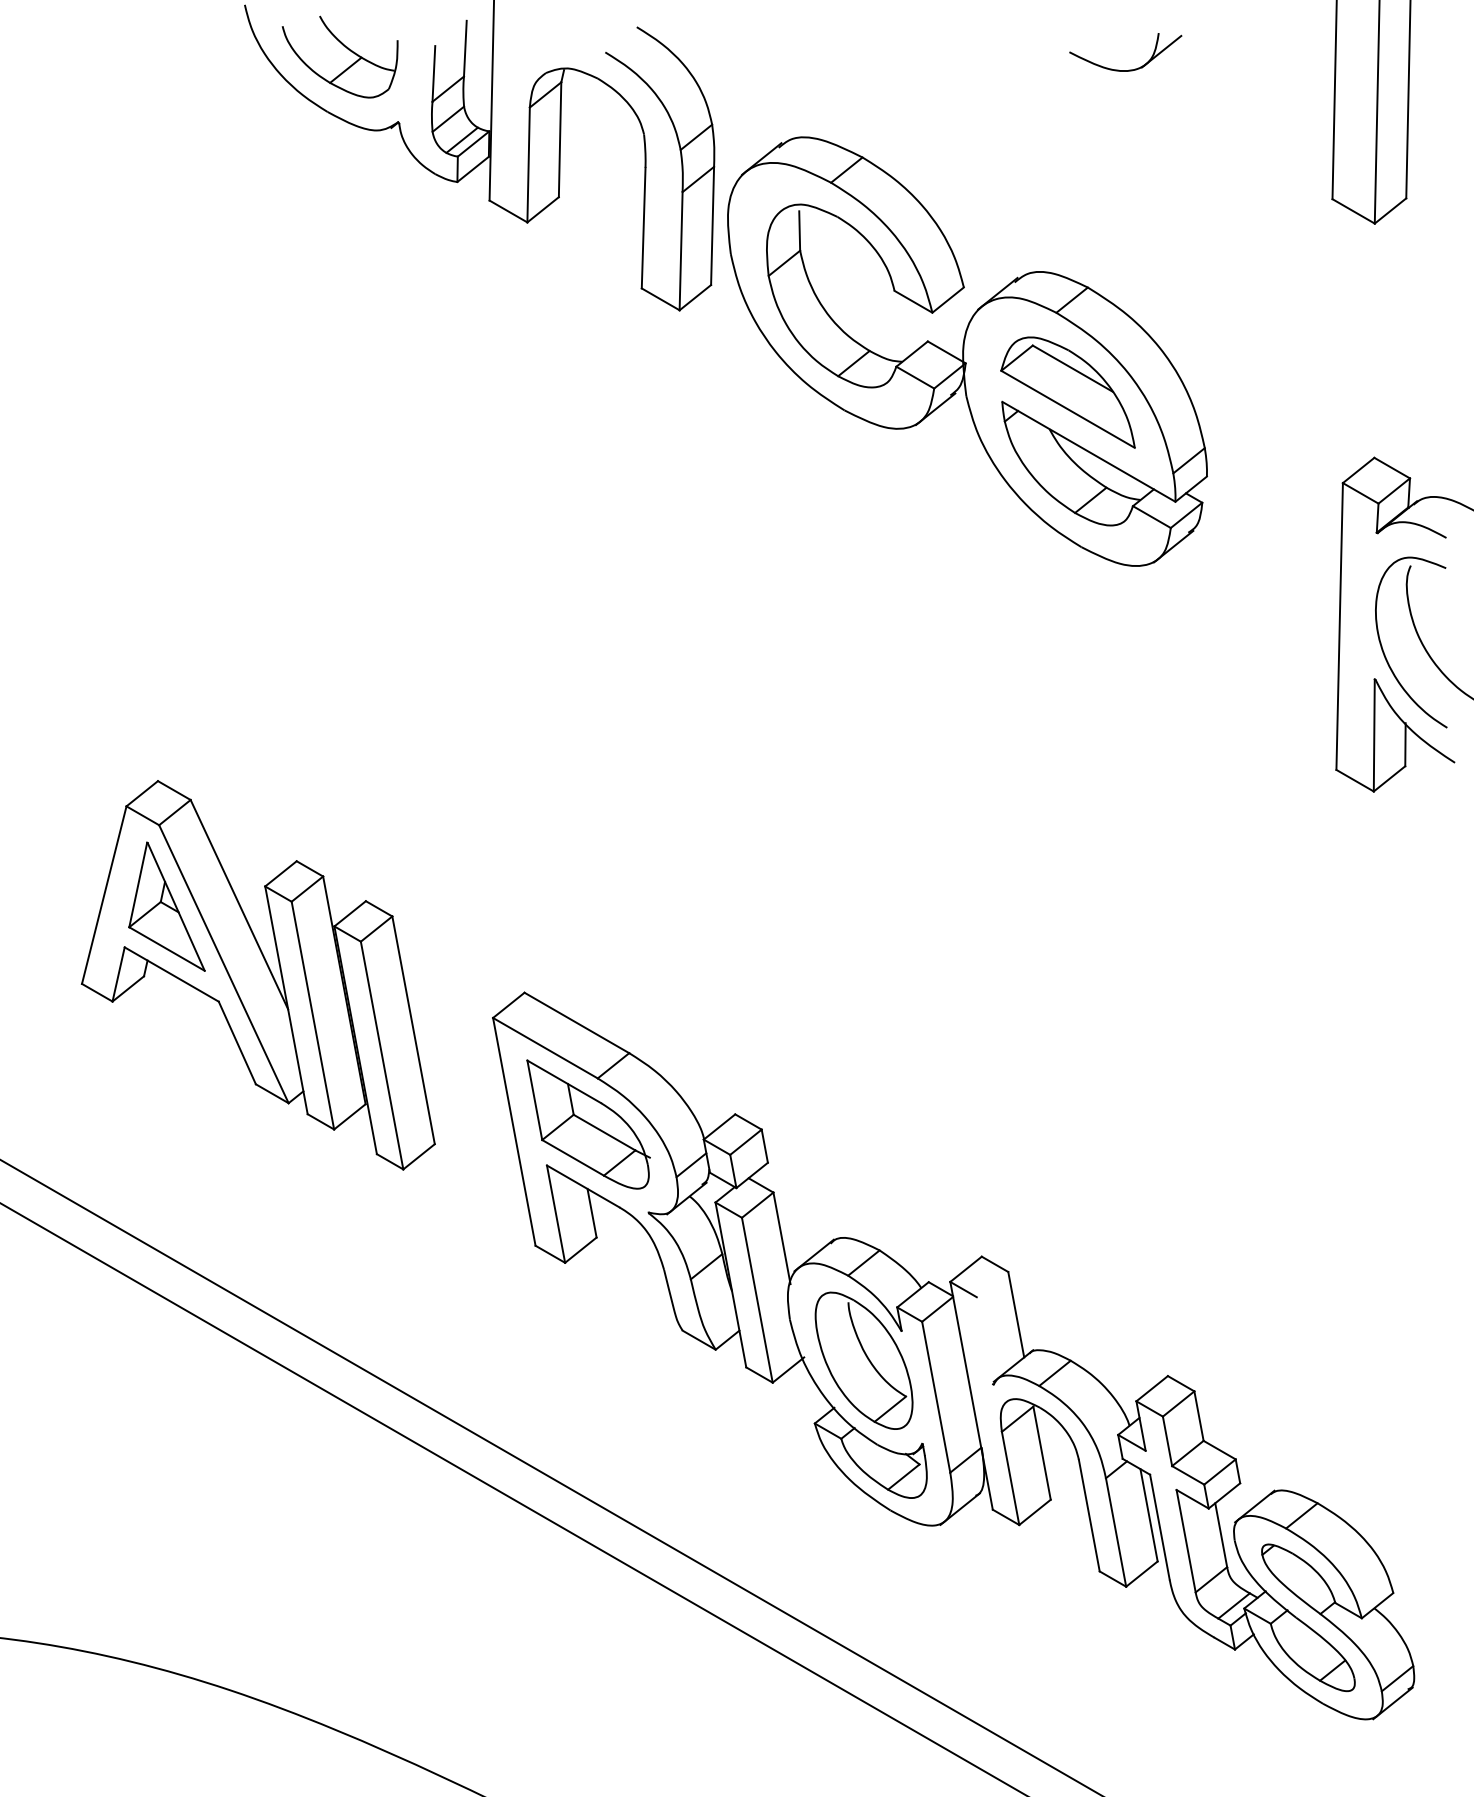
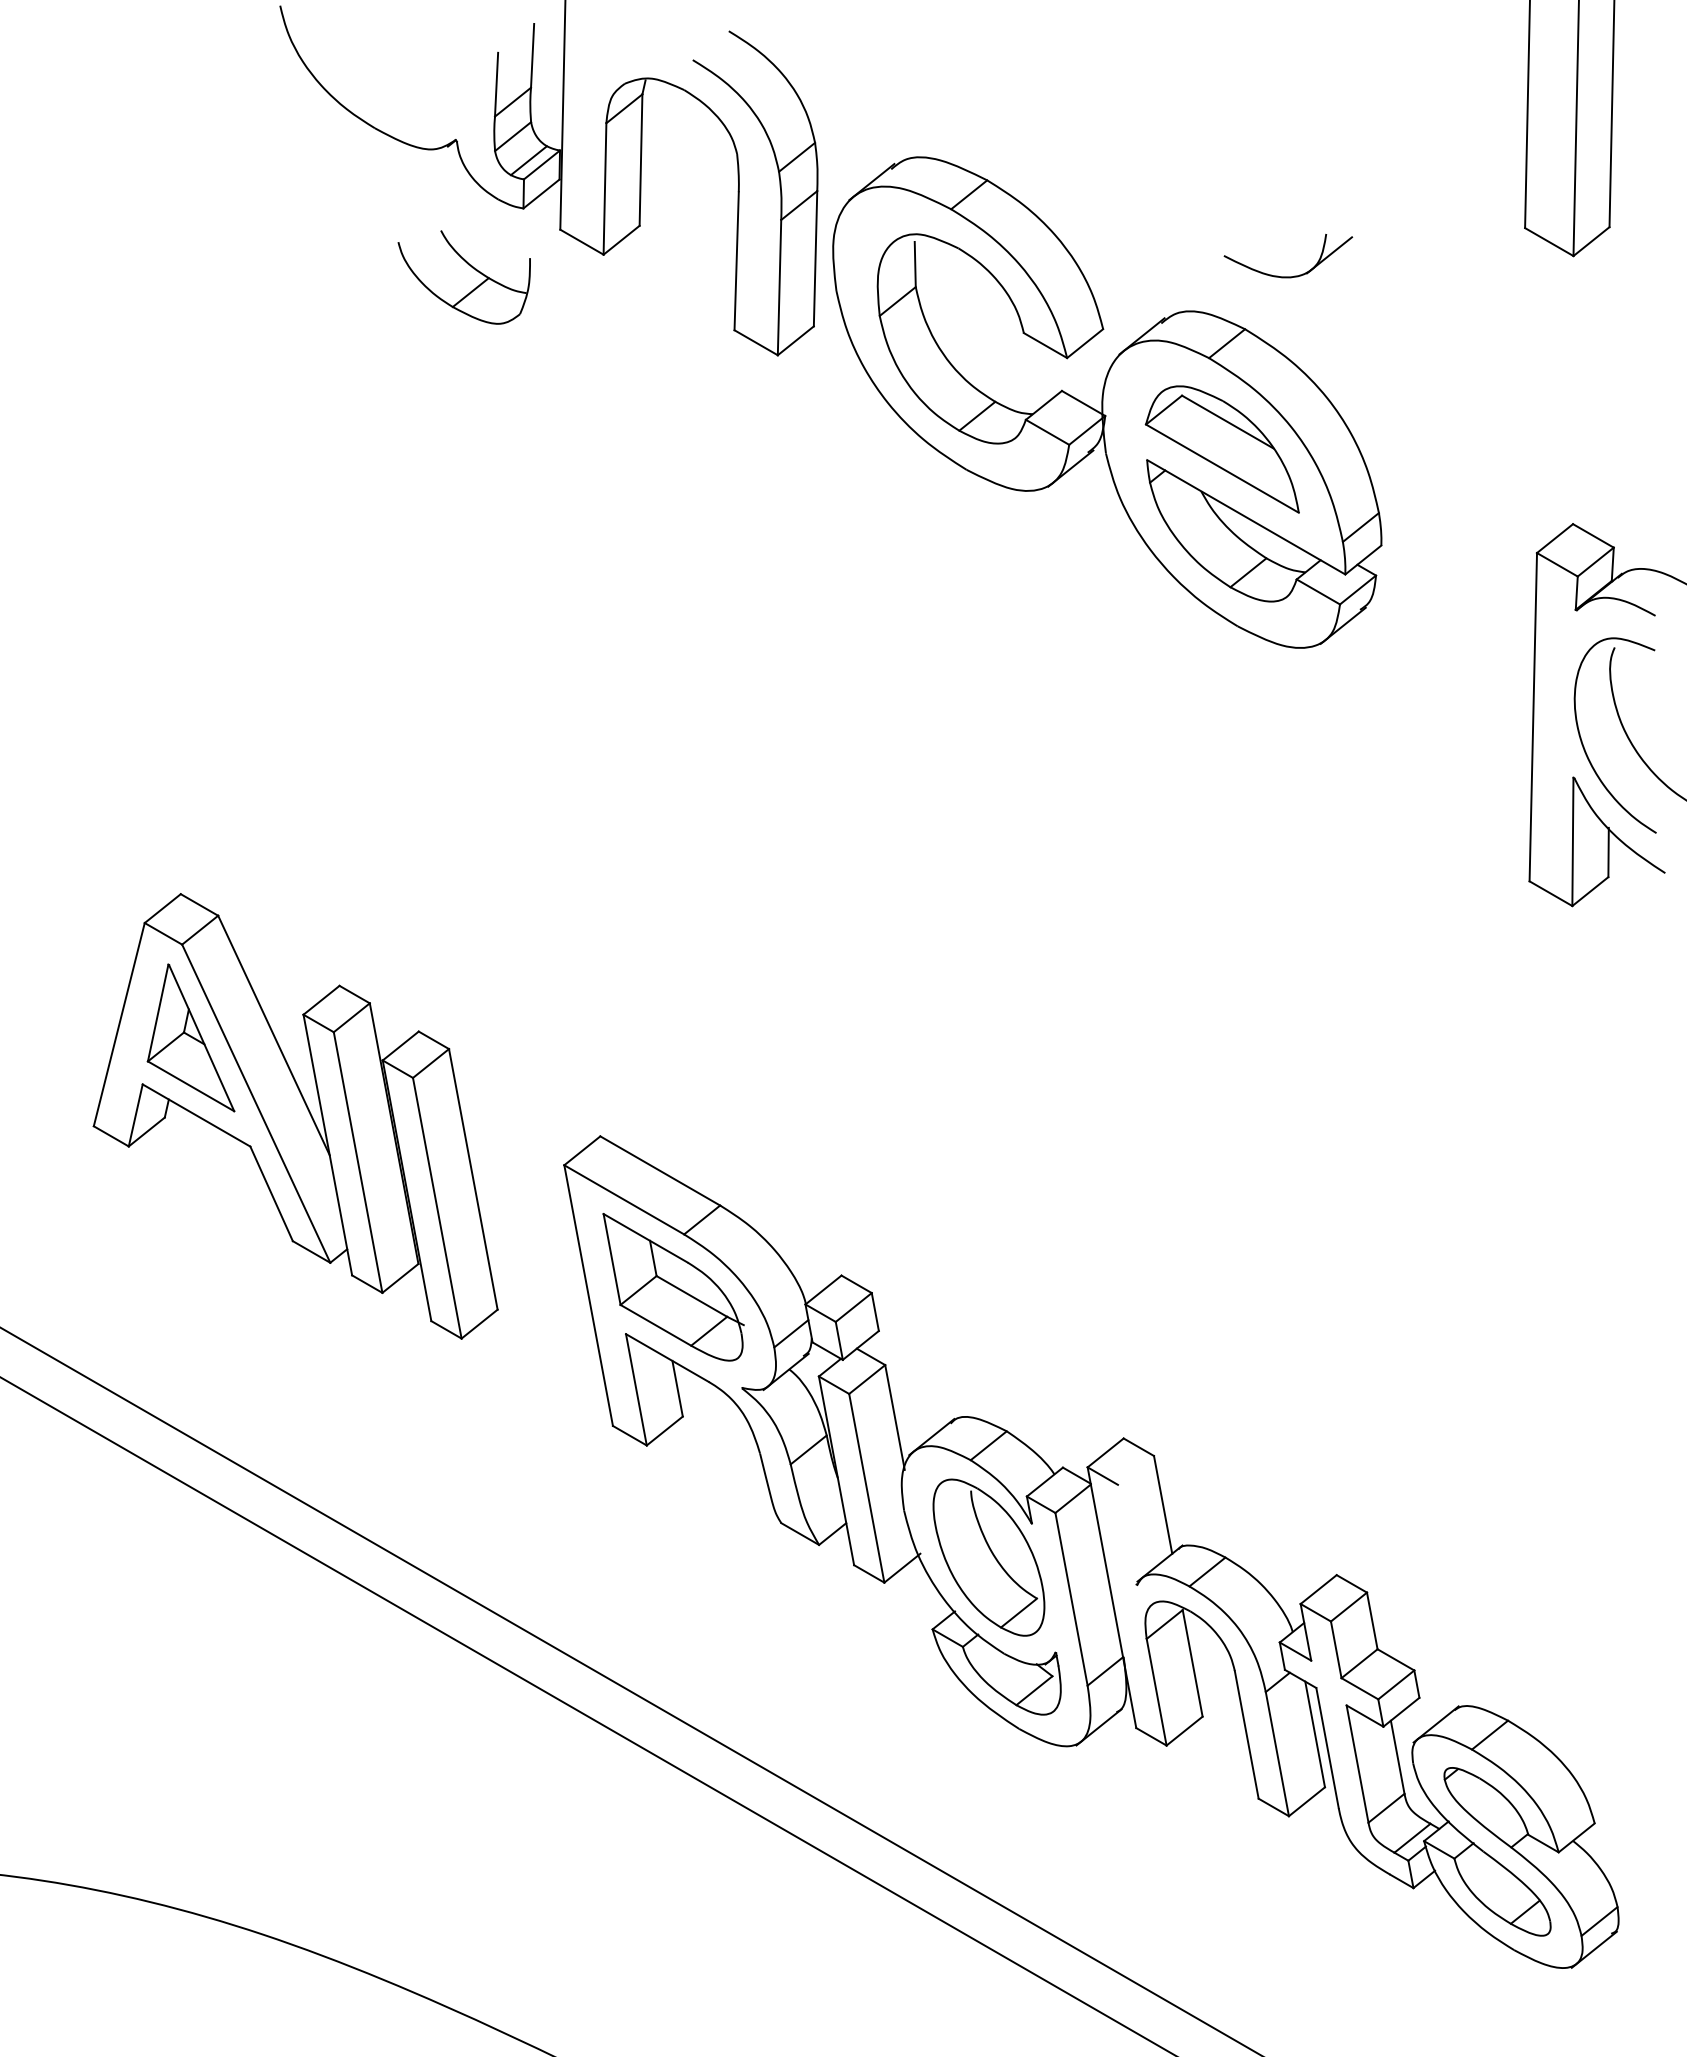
part: (347, 49) -> (472, 268), moved
part: (1131, 69) -> (1294, 275), moved

